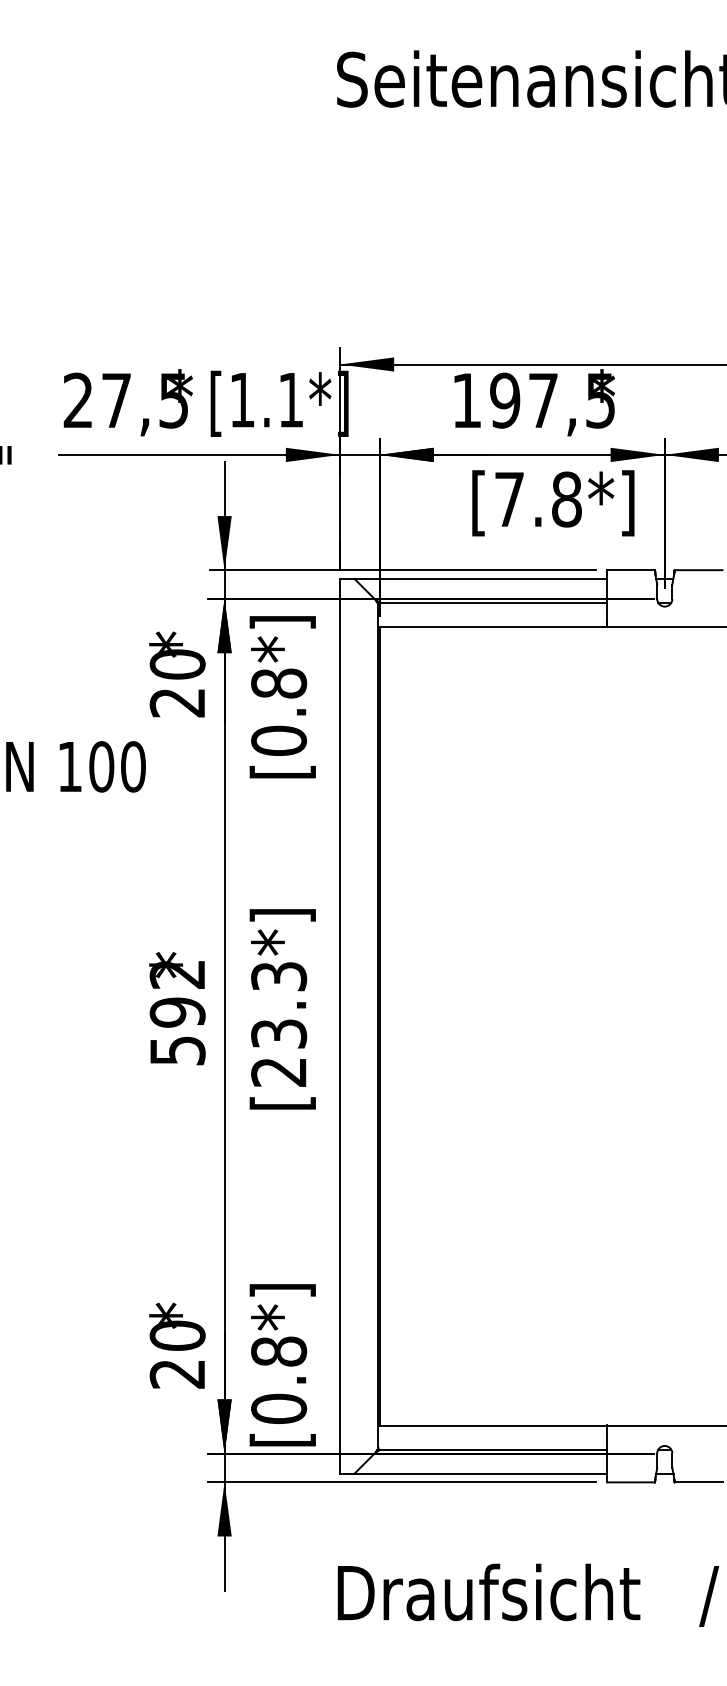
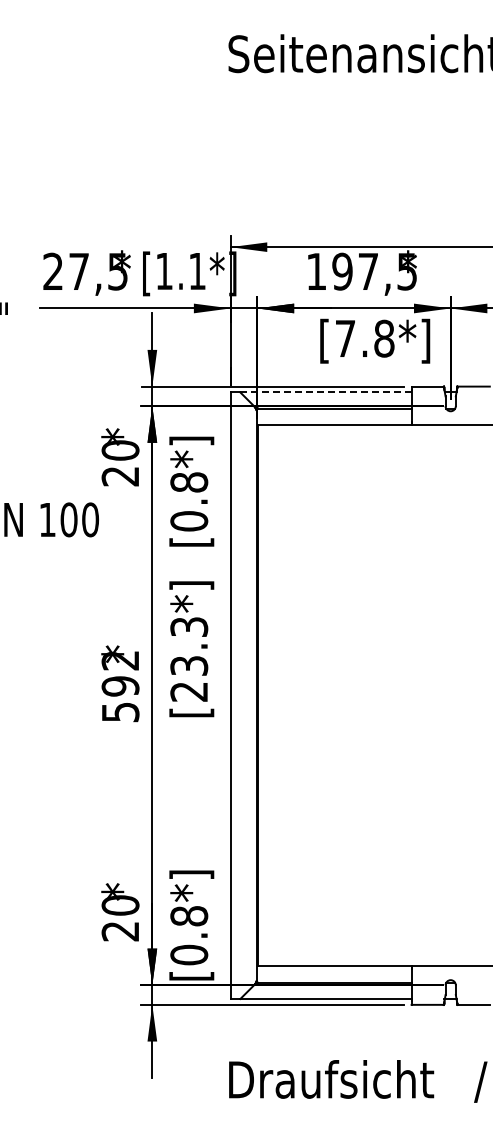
line: (480, 578) -> (325, 392), solid -> dashed
text: (282, 696) -> (191, 491), moved
text: (282, 1009) -> (191, 649), moved

